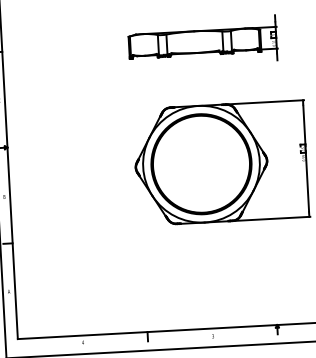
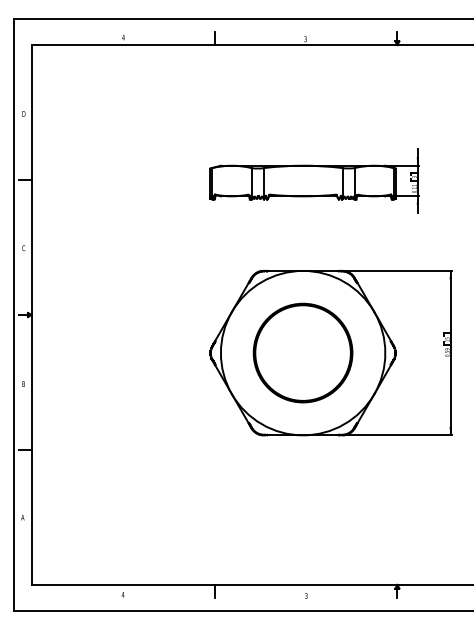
part: (201, 163) -> (302, 352), size x0.7

